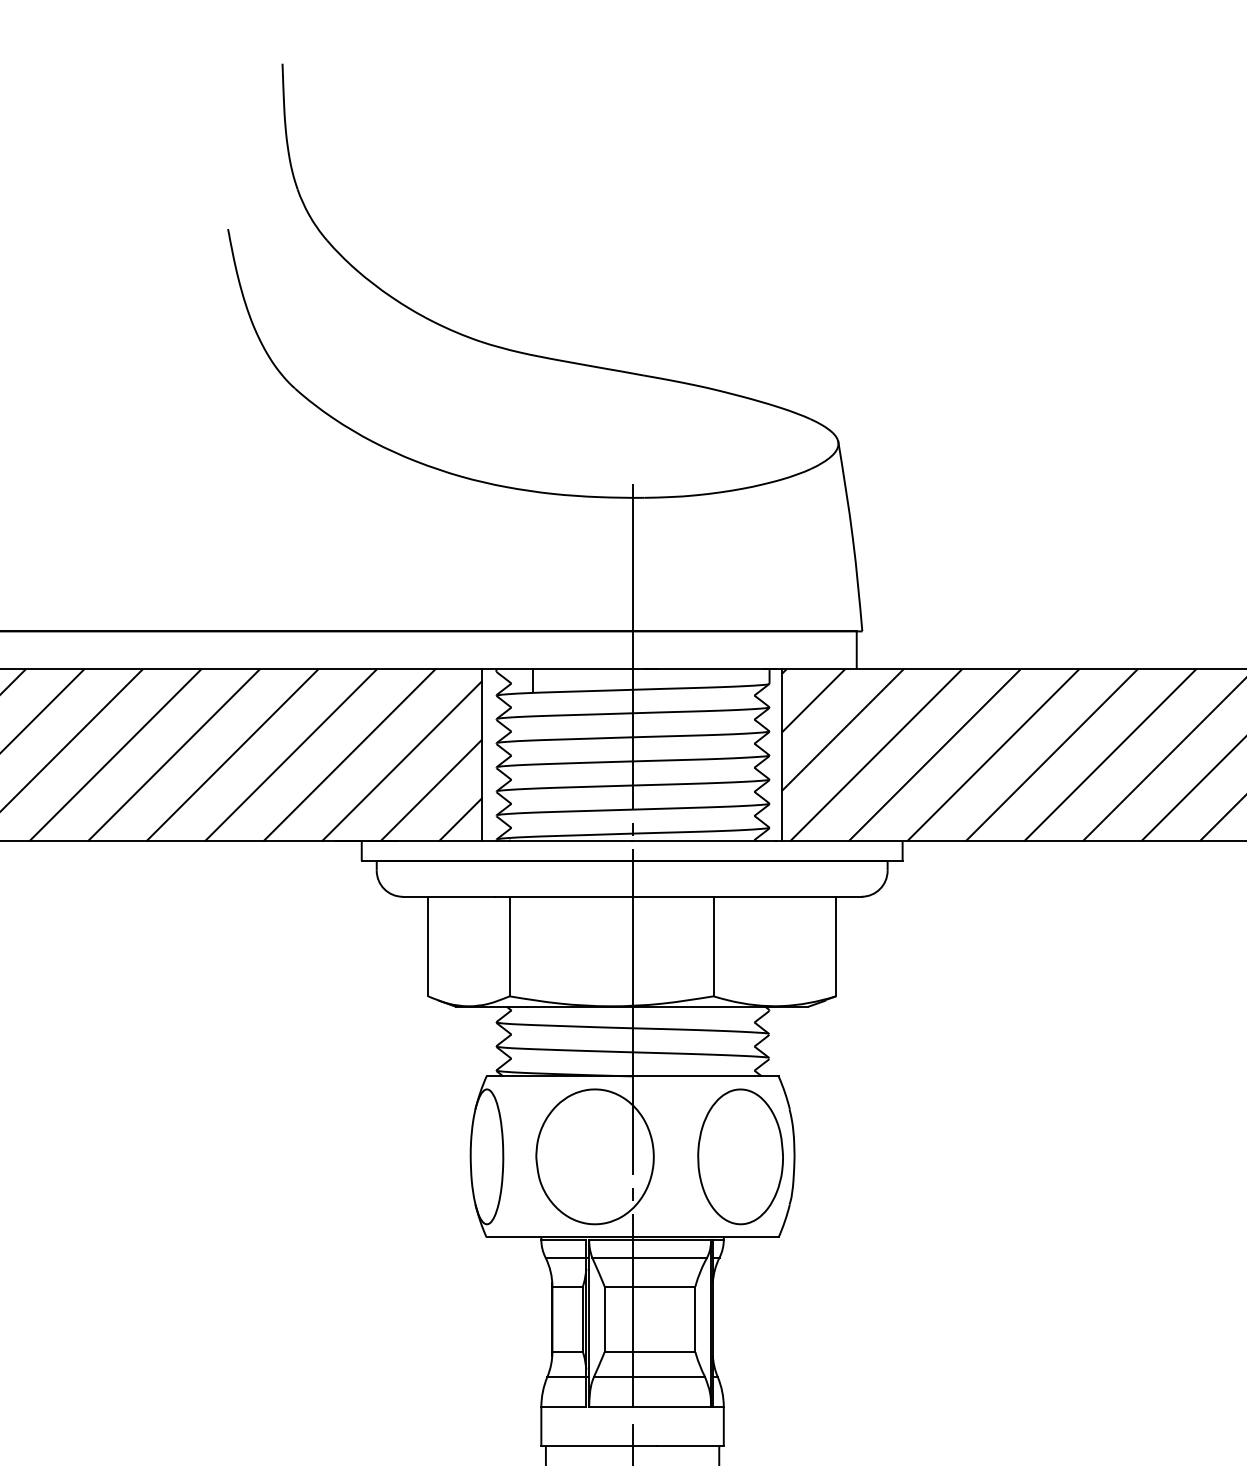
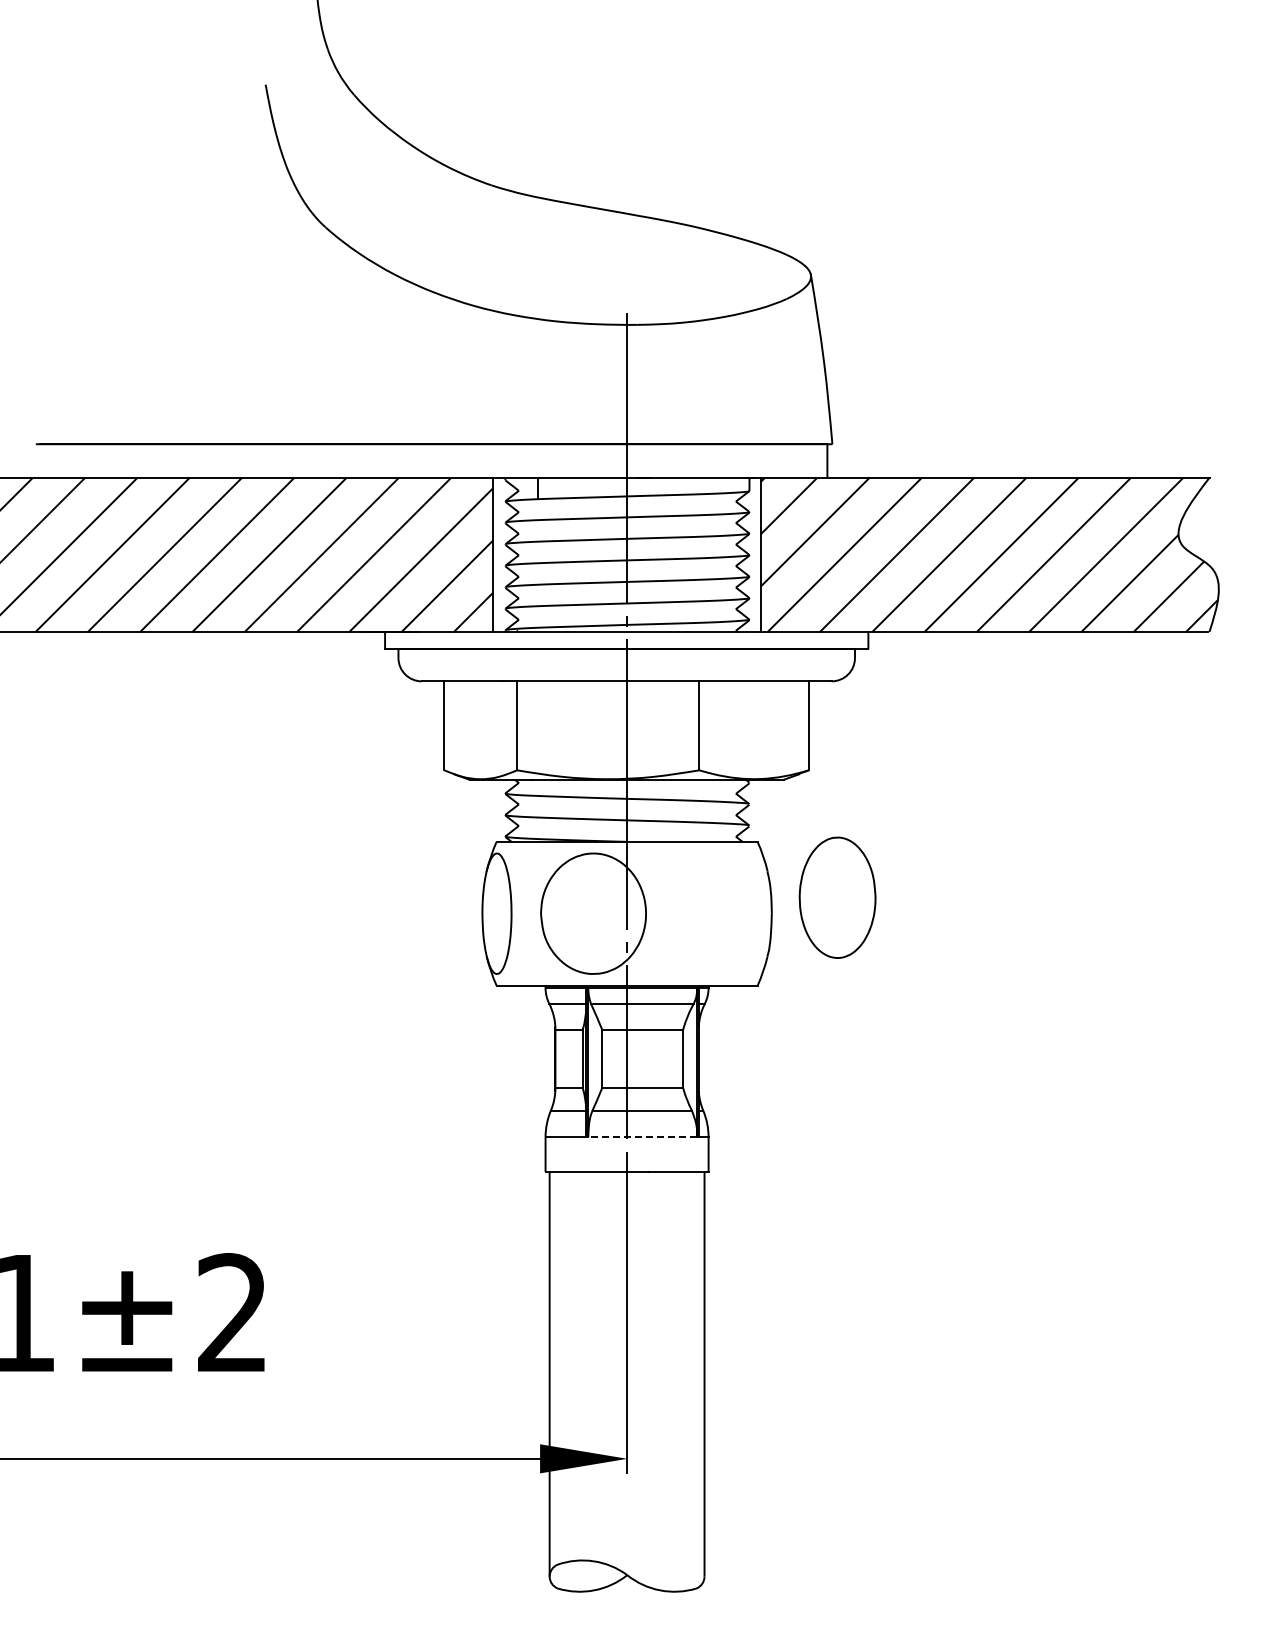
part: (740, 1156) -> (837, 897), moved
line: (649, 1407) -> (642, 1137), solid -> dashed

